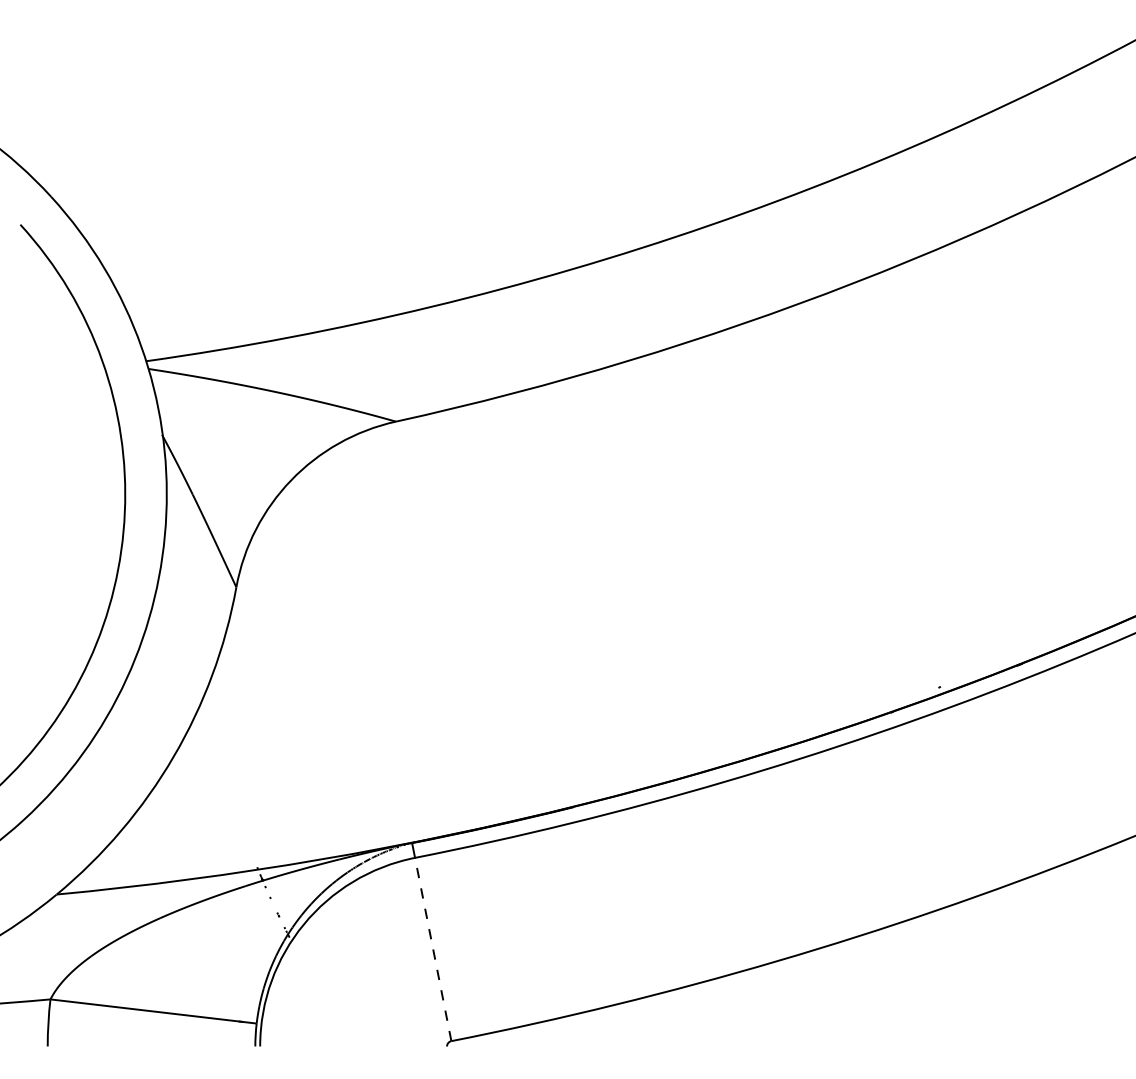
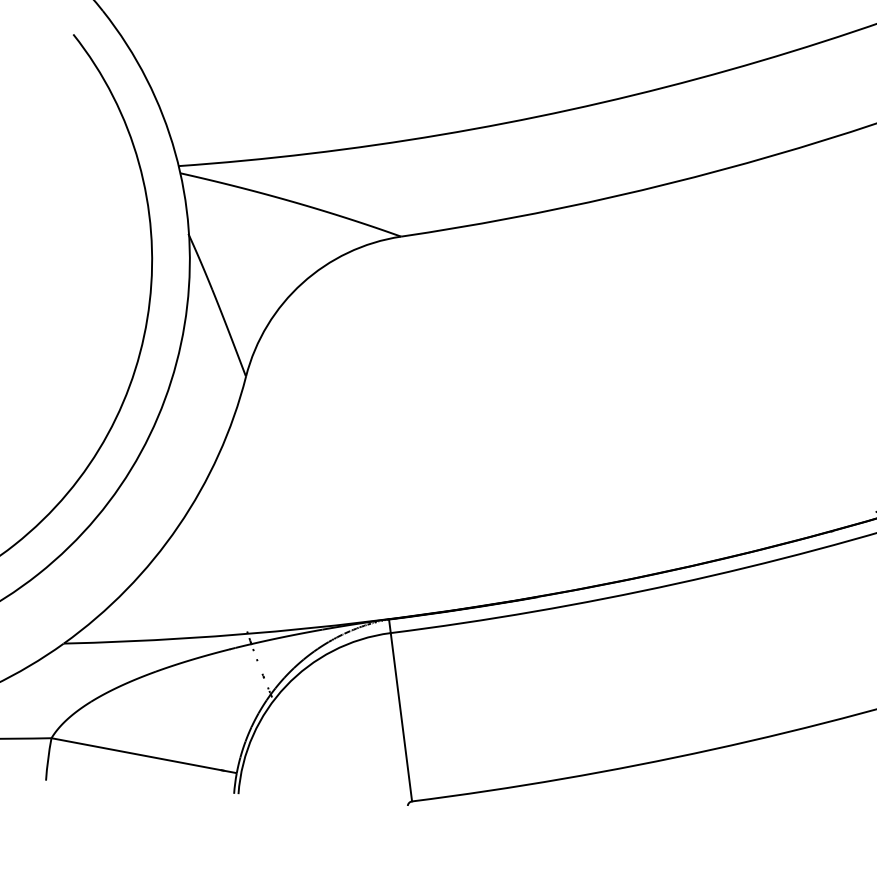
line: (433, 949) -> (401, 717), dashed -> solid

